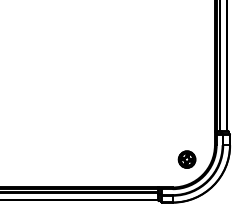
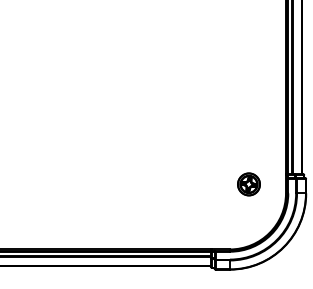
part: (186, 159) -> (248, 184), moved

